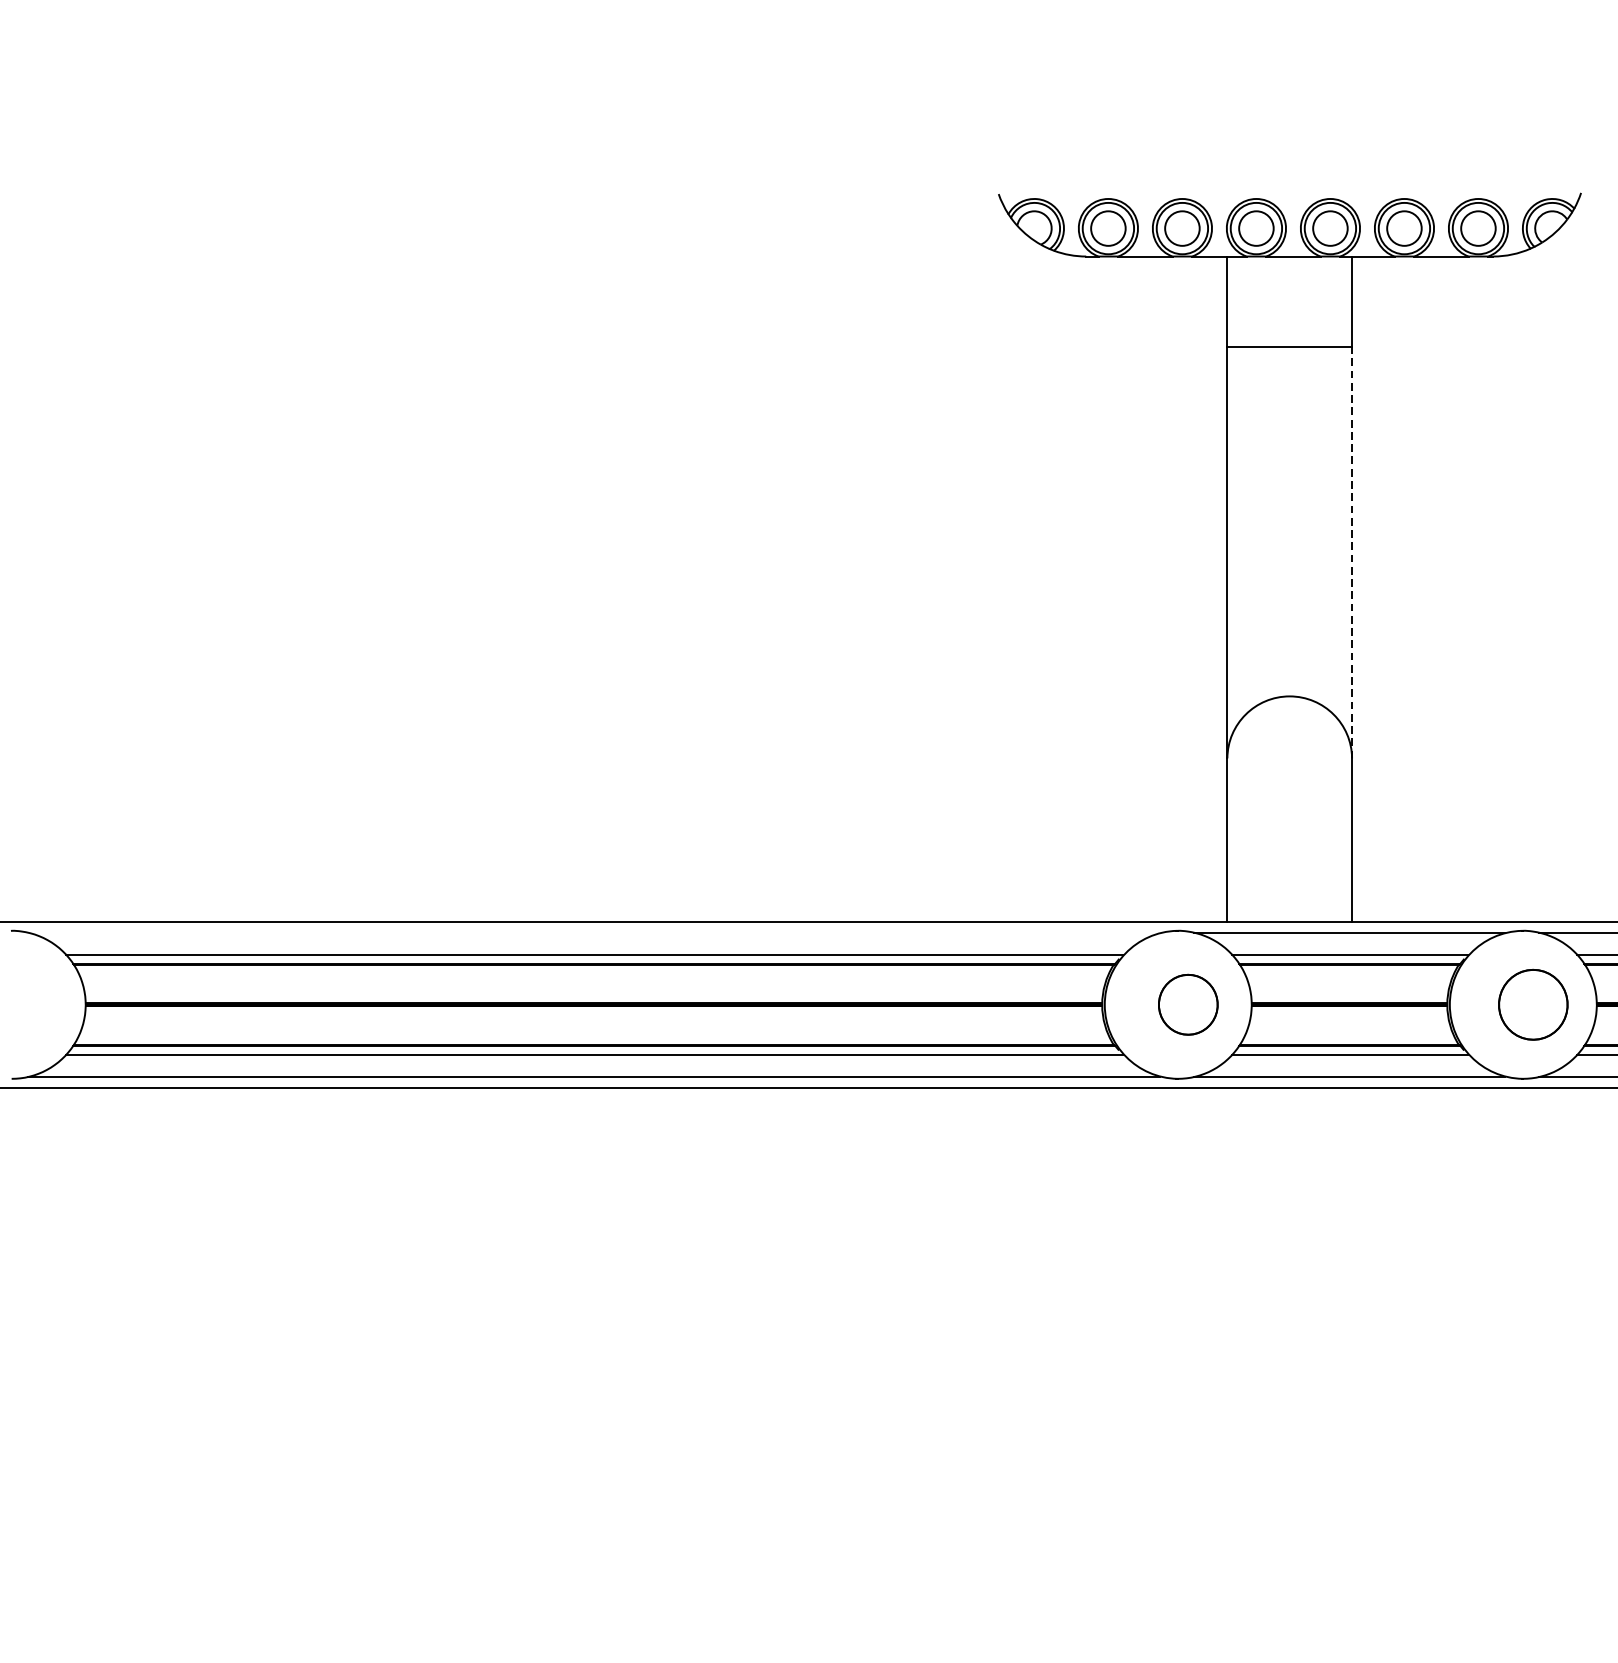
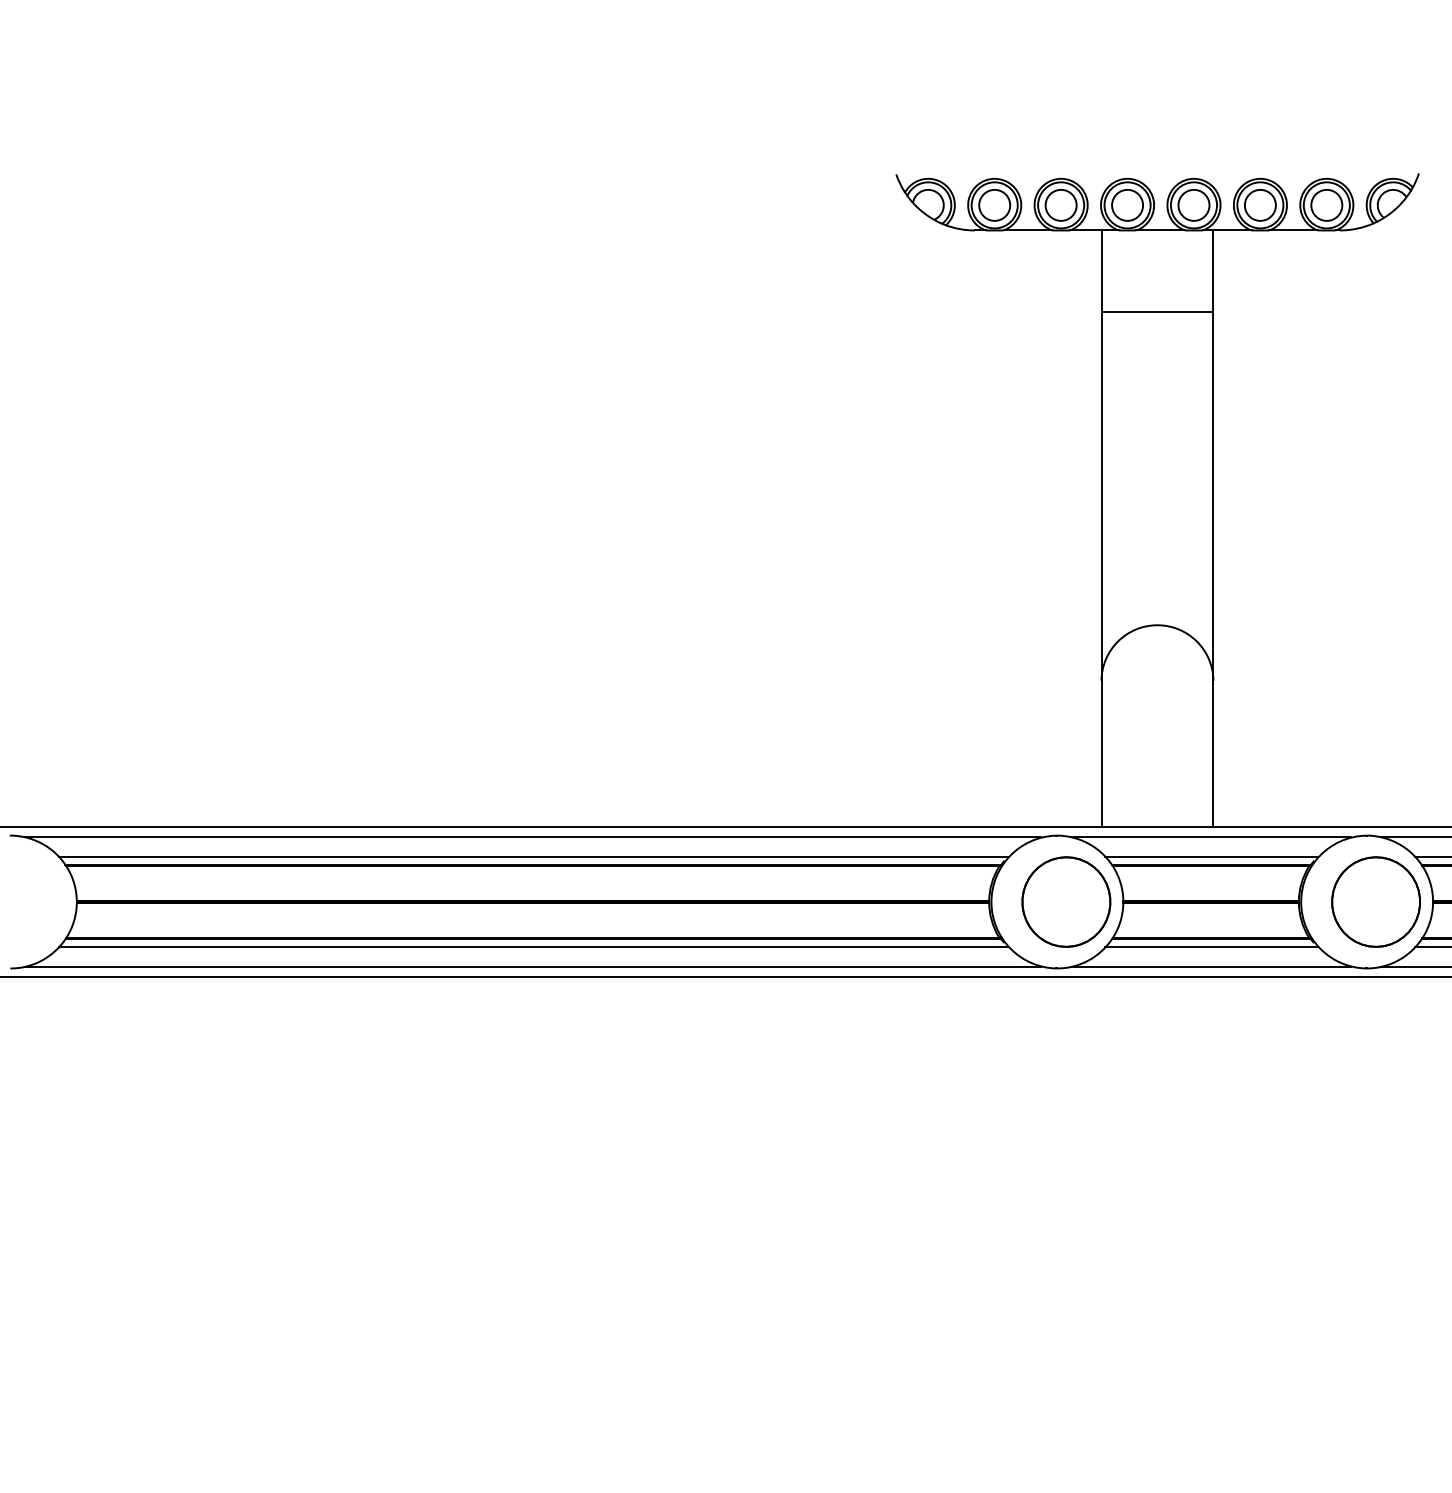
line: (1352, 552) -> (1213, 496), dashed -> solid
line: (593, 932) -> (532, 837), added
part: (1188, 1004) -> (1066, 901), size x1.67
part: (1532, 1004) -> (1375, 901), size x1.43

